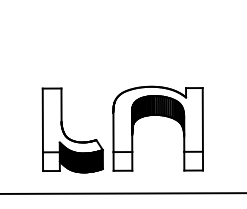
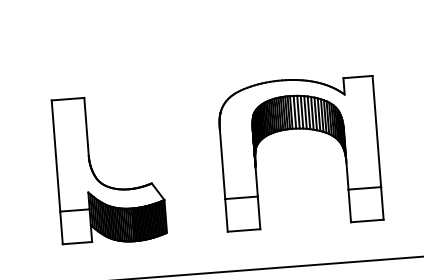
part: (65, 133) -> (97, 175), moved

